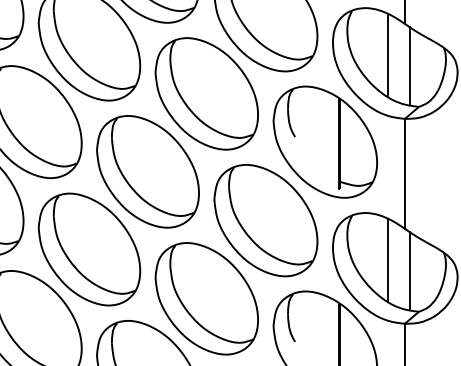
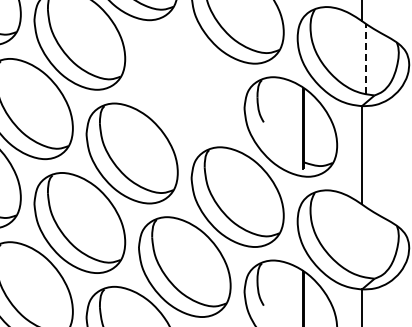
line: (387, 55) -> (346, 49), removed
line: (409, 65) -> (366, 58), solid -> dashed
part: (206, 93) -> (184, 83), removed
line: (387, 260) -> (346, 232), removed
line: (409, 271) -> (366, 242), removed

